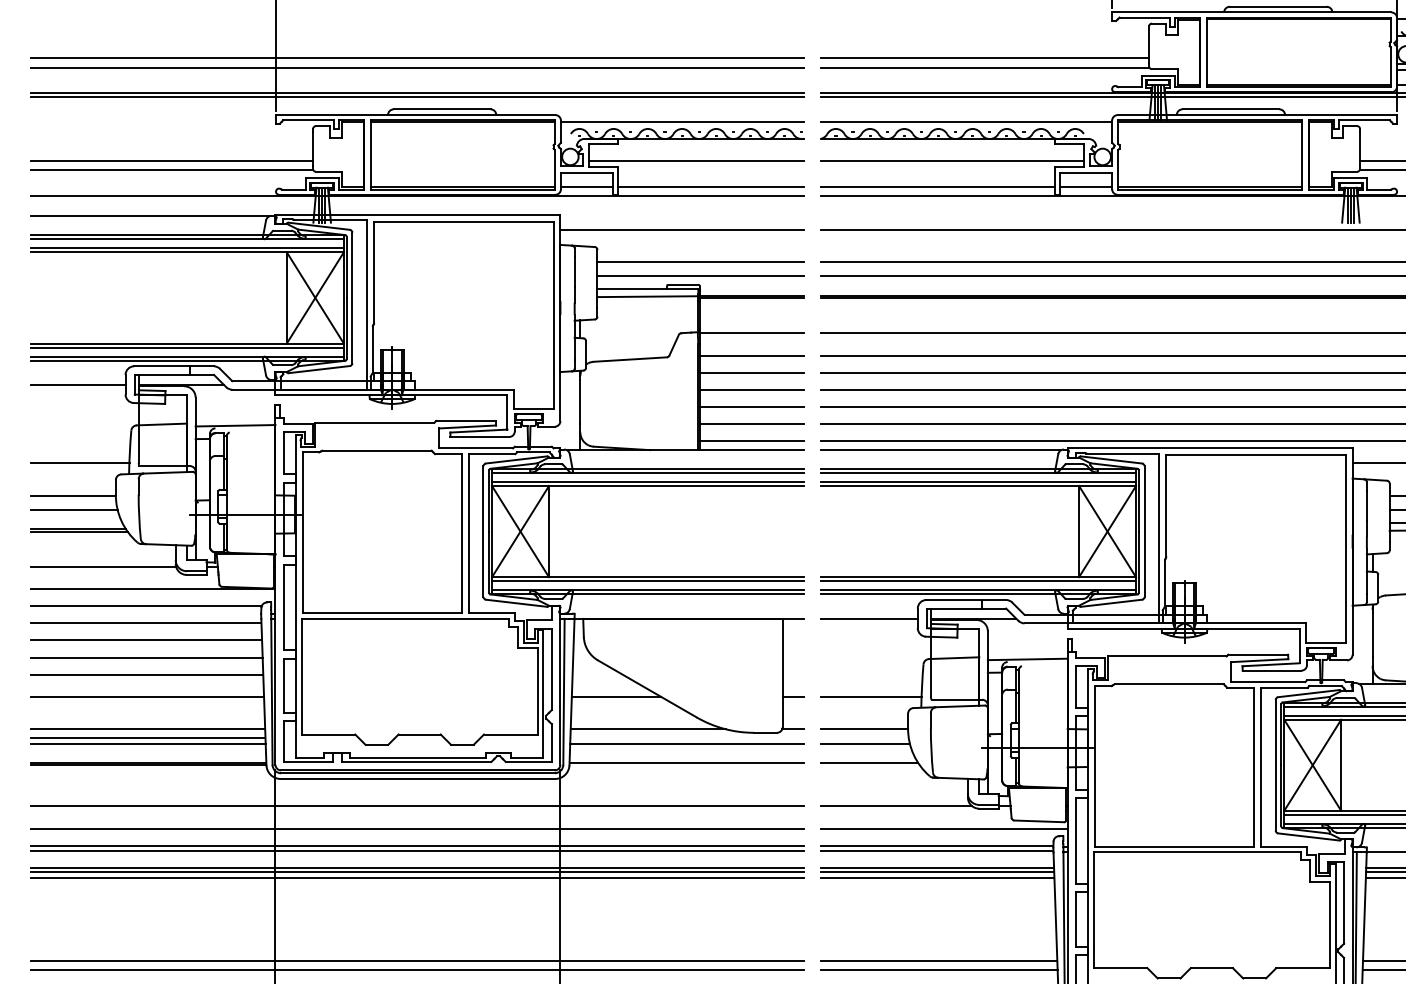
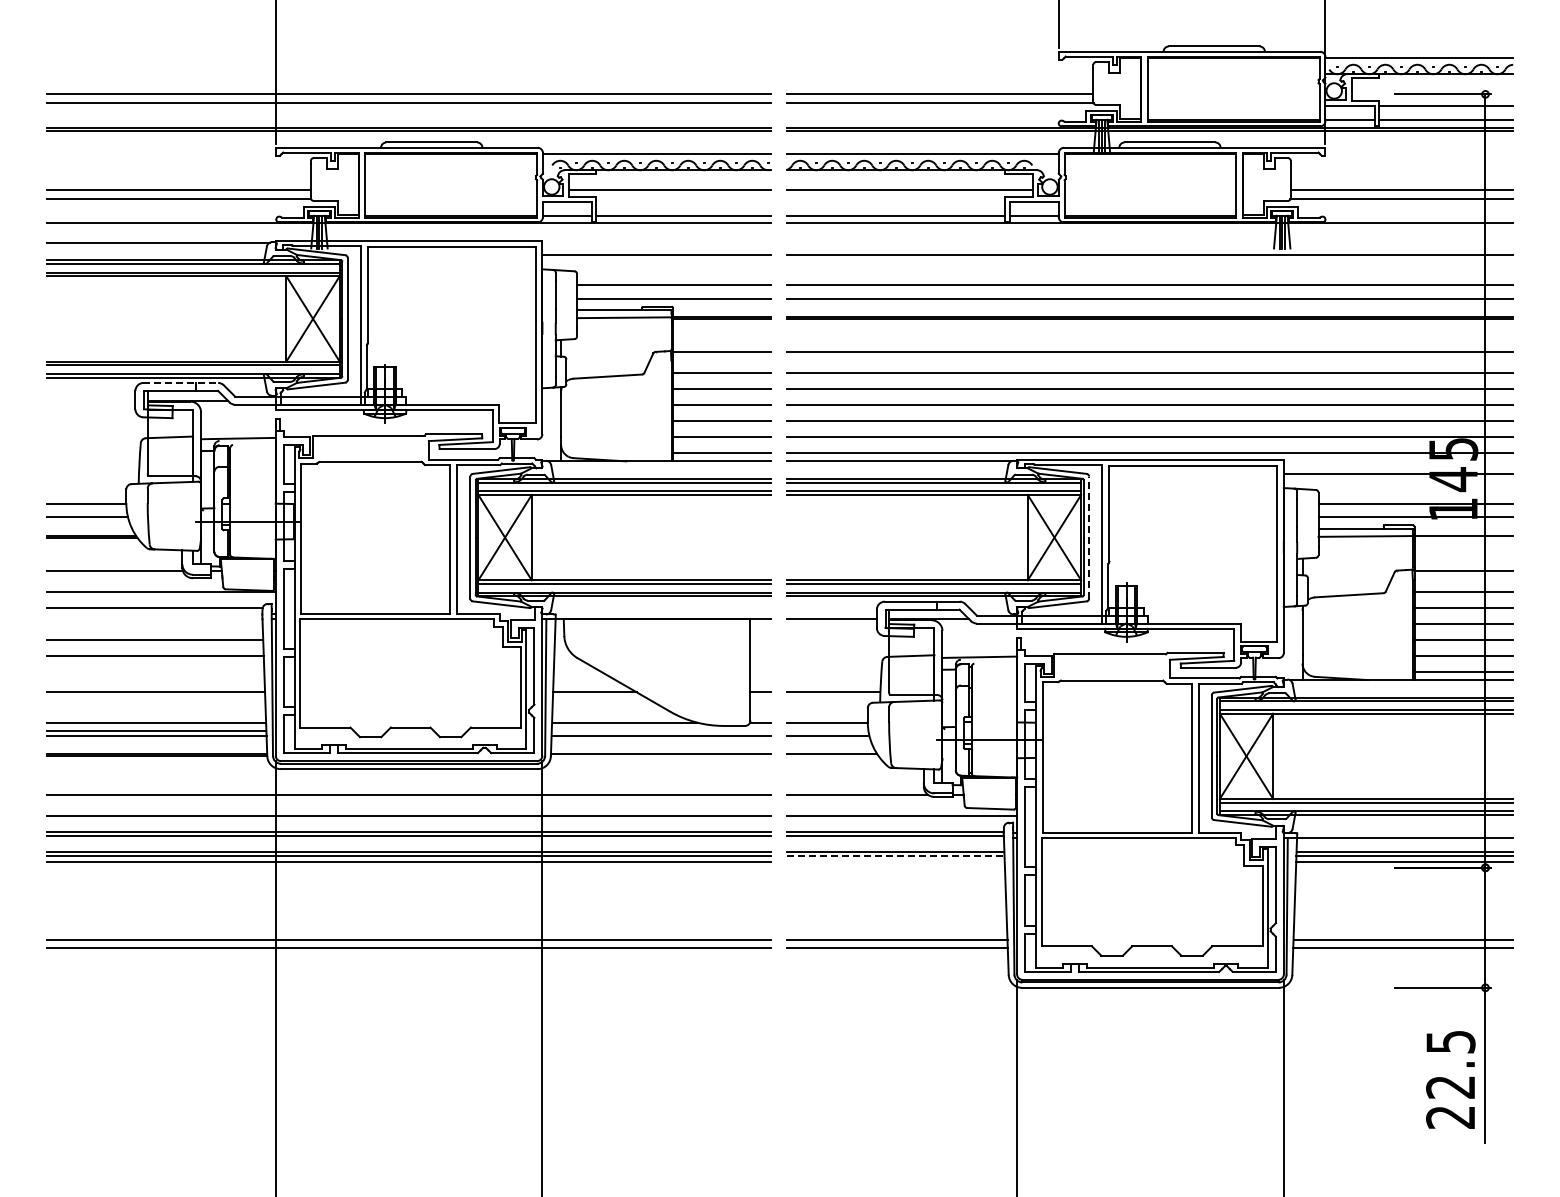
line: (174, 365) -> (181, 382), solid -> dashed
line: (77, 385) -> (90, 400), removed
line: (79, 463) -> (92, 473), removed
line: (1144, 531) -> (1089, 537), solid -> dashed
line: (145, 623) -> (154, 623), removed
line: (146, 674) -> (155, 671), removed
line: (937, 872) -> (895, 856), solid -> dashed
line: (937, 877) -> (895, 861), removed

